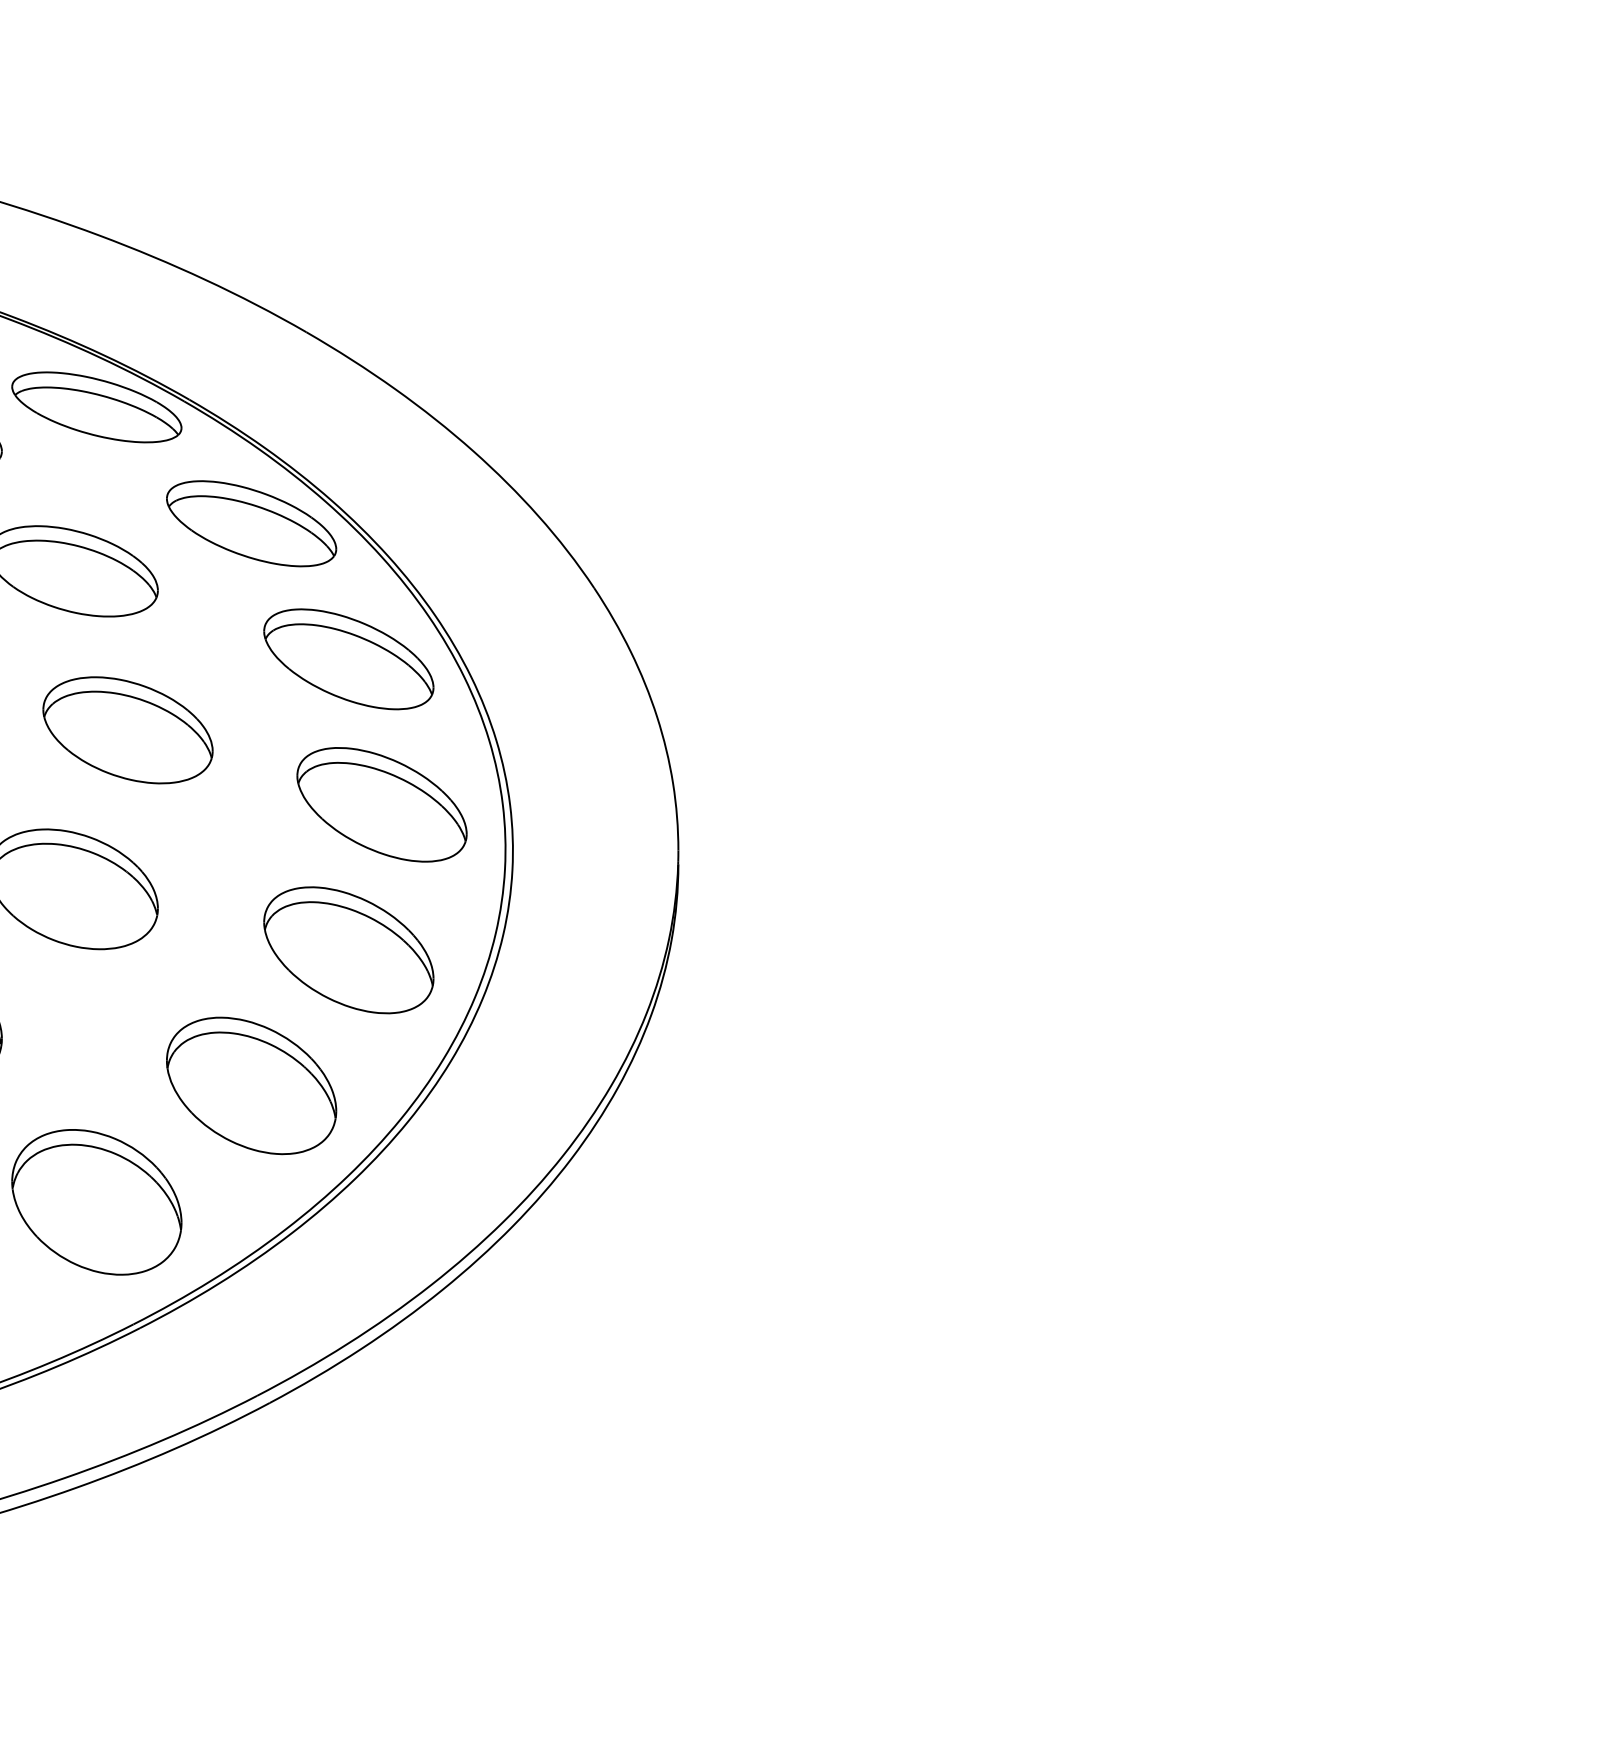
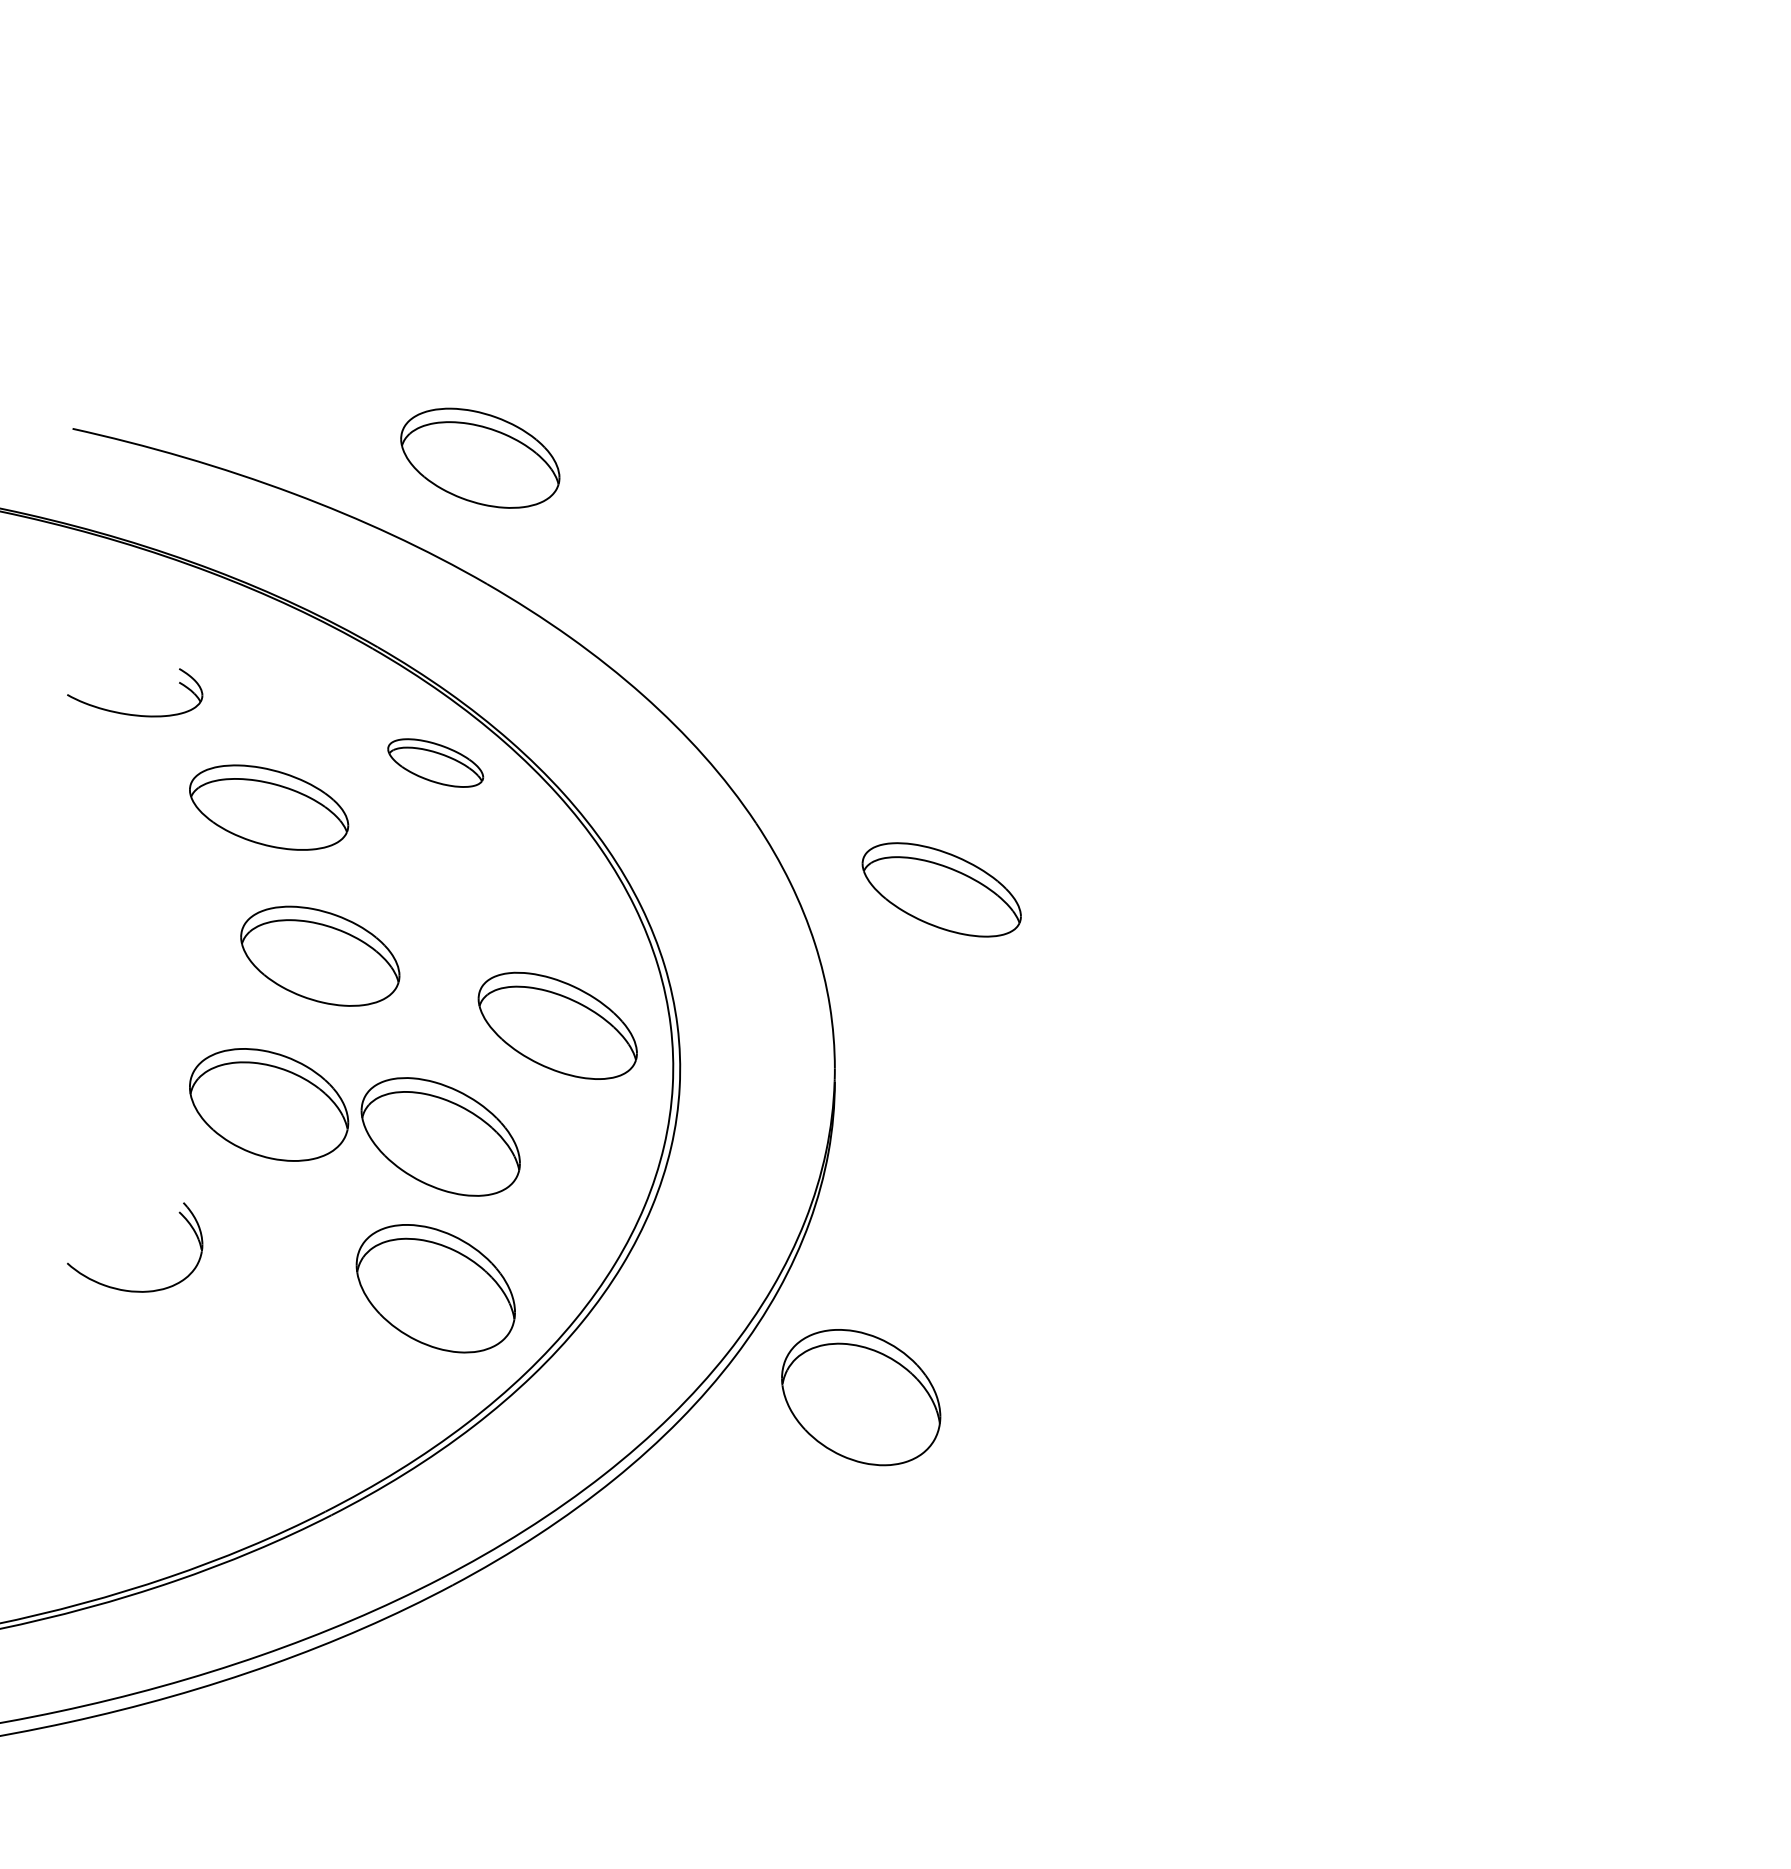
part: (299, 196) -> (480, 457), added
part: (97, 406) -> (291, 653), removed
part: (251, 523) -> (435, 762), size x0.6
part: (348, 658) -> (941, 889), moved
part: (348, 949) -> (440, 1136), moved
part: (97, 1202) -> (861, 1397), moved

